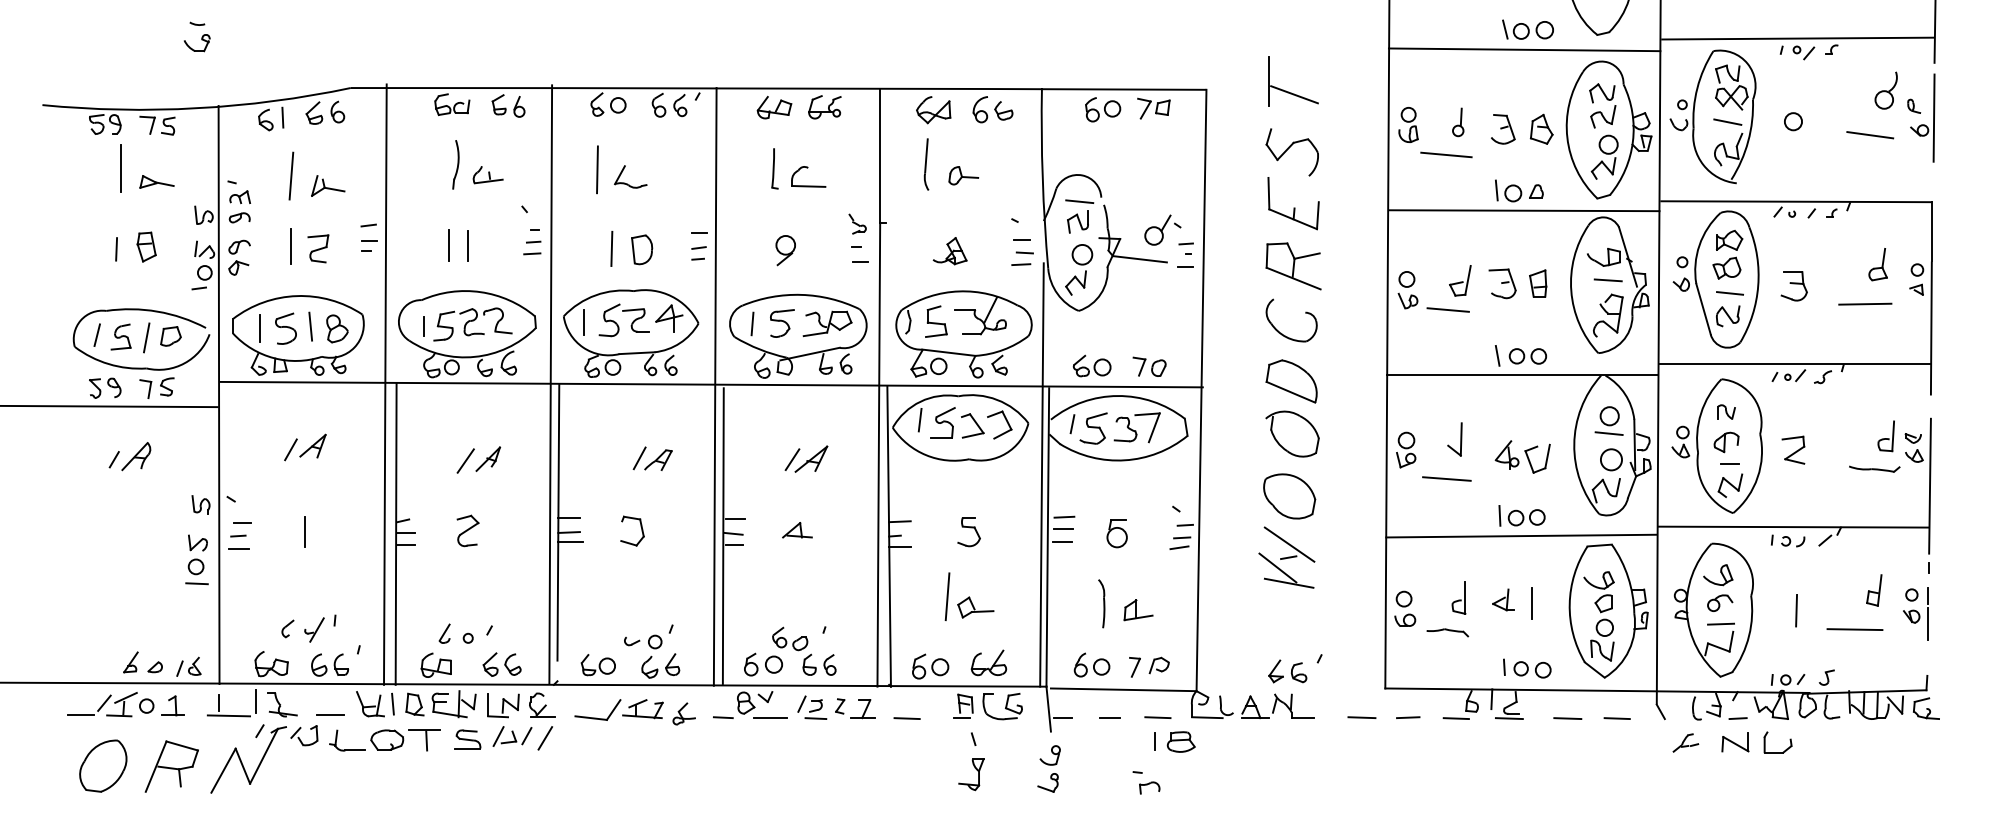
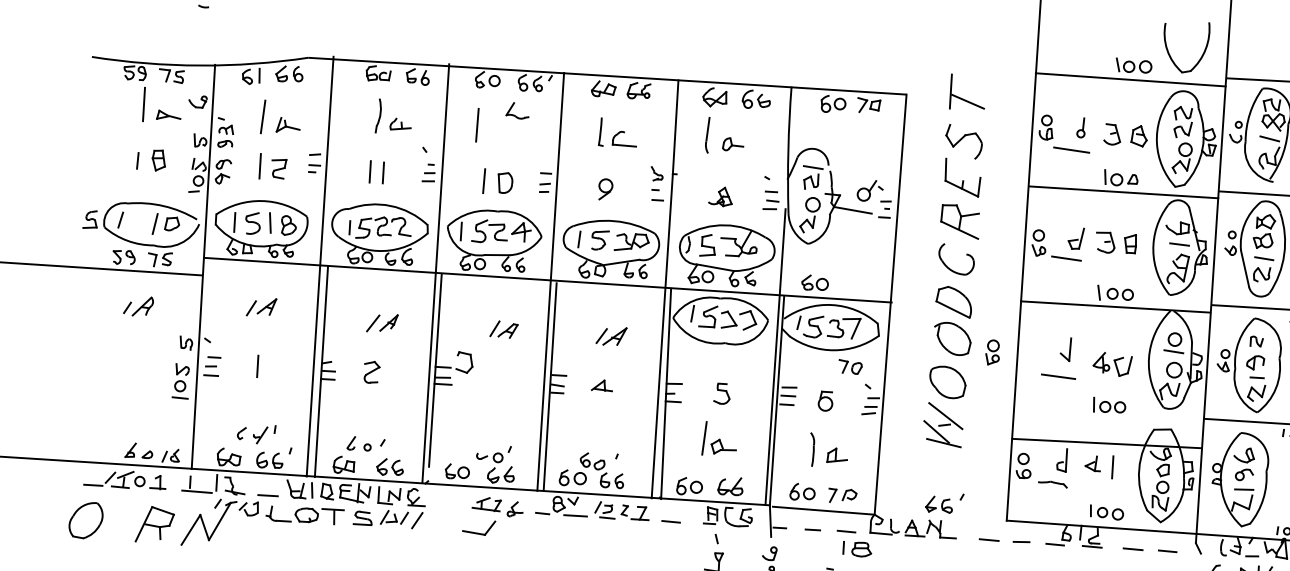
part: (197, 43) -> (198, 102), moved
part: (627, 183) -> (515, 115), moved
part: (120, 336) -> (90, 219), moved
part: (1149, 366) -> (850, 366), moved
part: (1406, 449) -> (993, 352), moved
part: (640, 526) -> (470, 359), moved
line: (1521, 535) -> (1106, 443), moved
part: (597, 717) -> (478, 532), moved
part: (103, 765) -> (86, 520), moved

